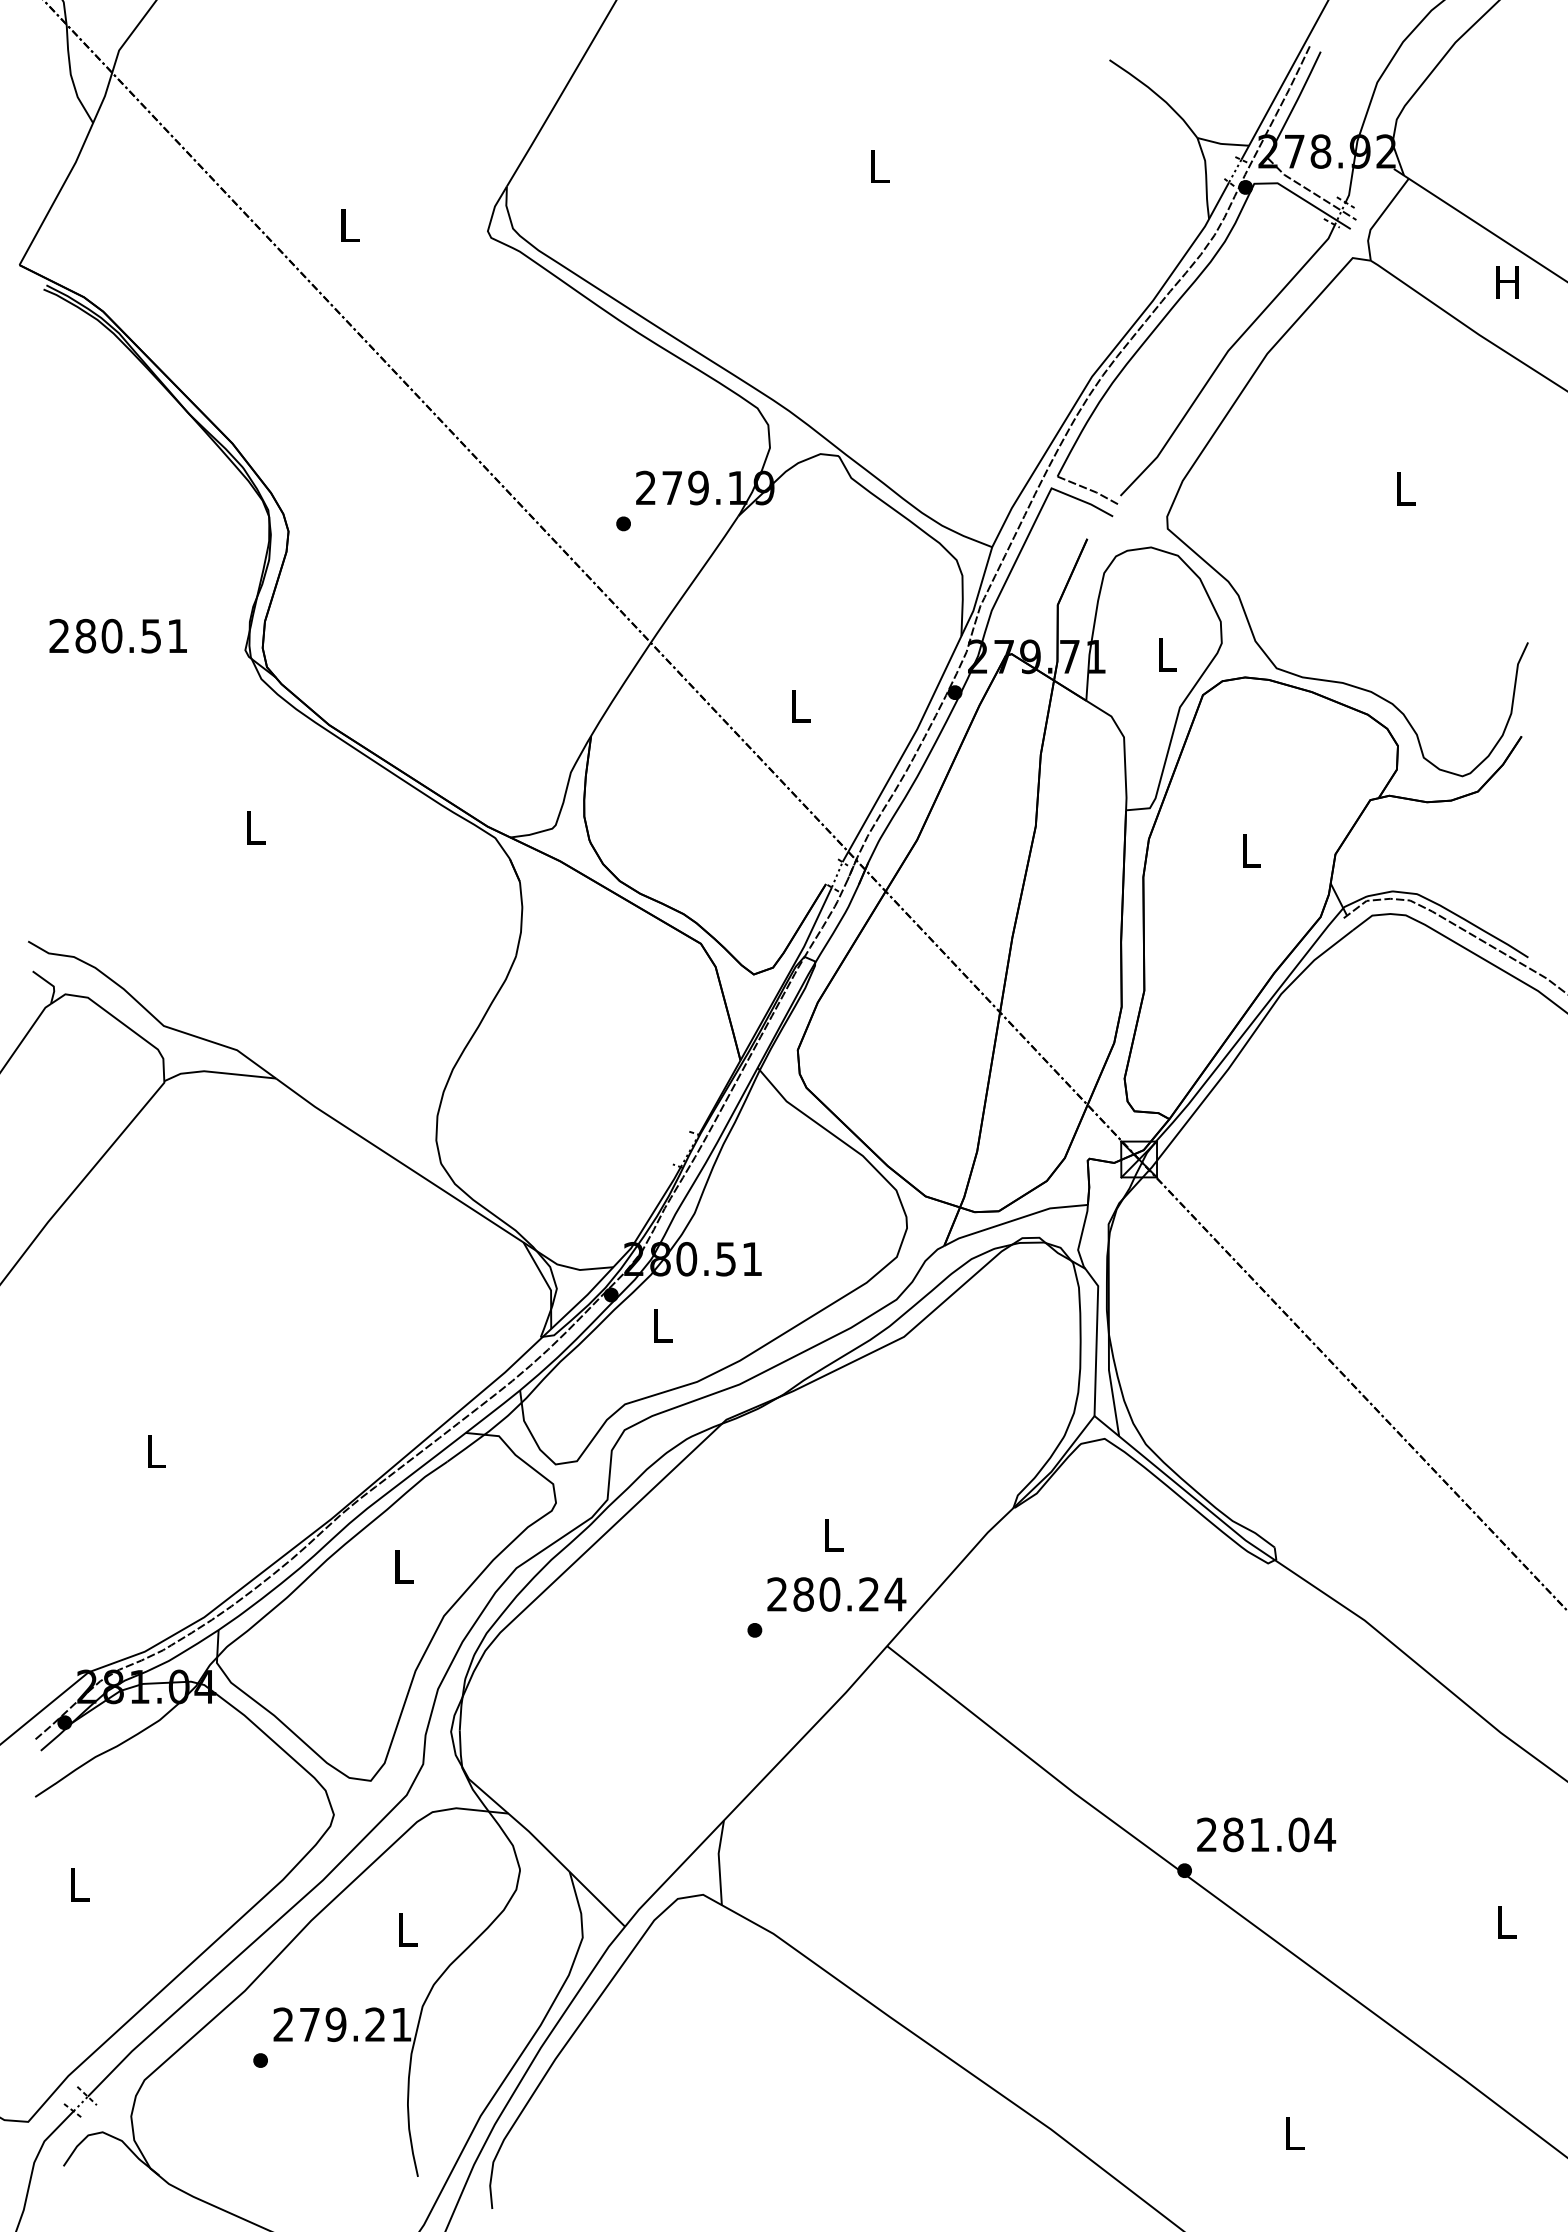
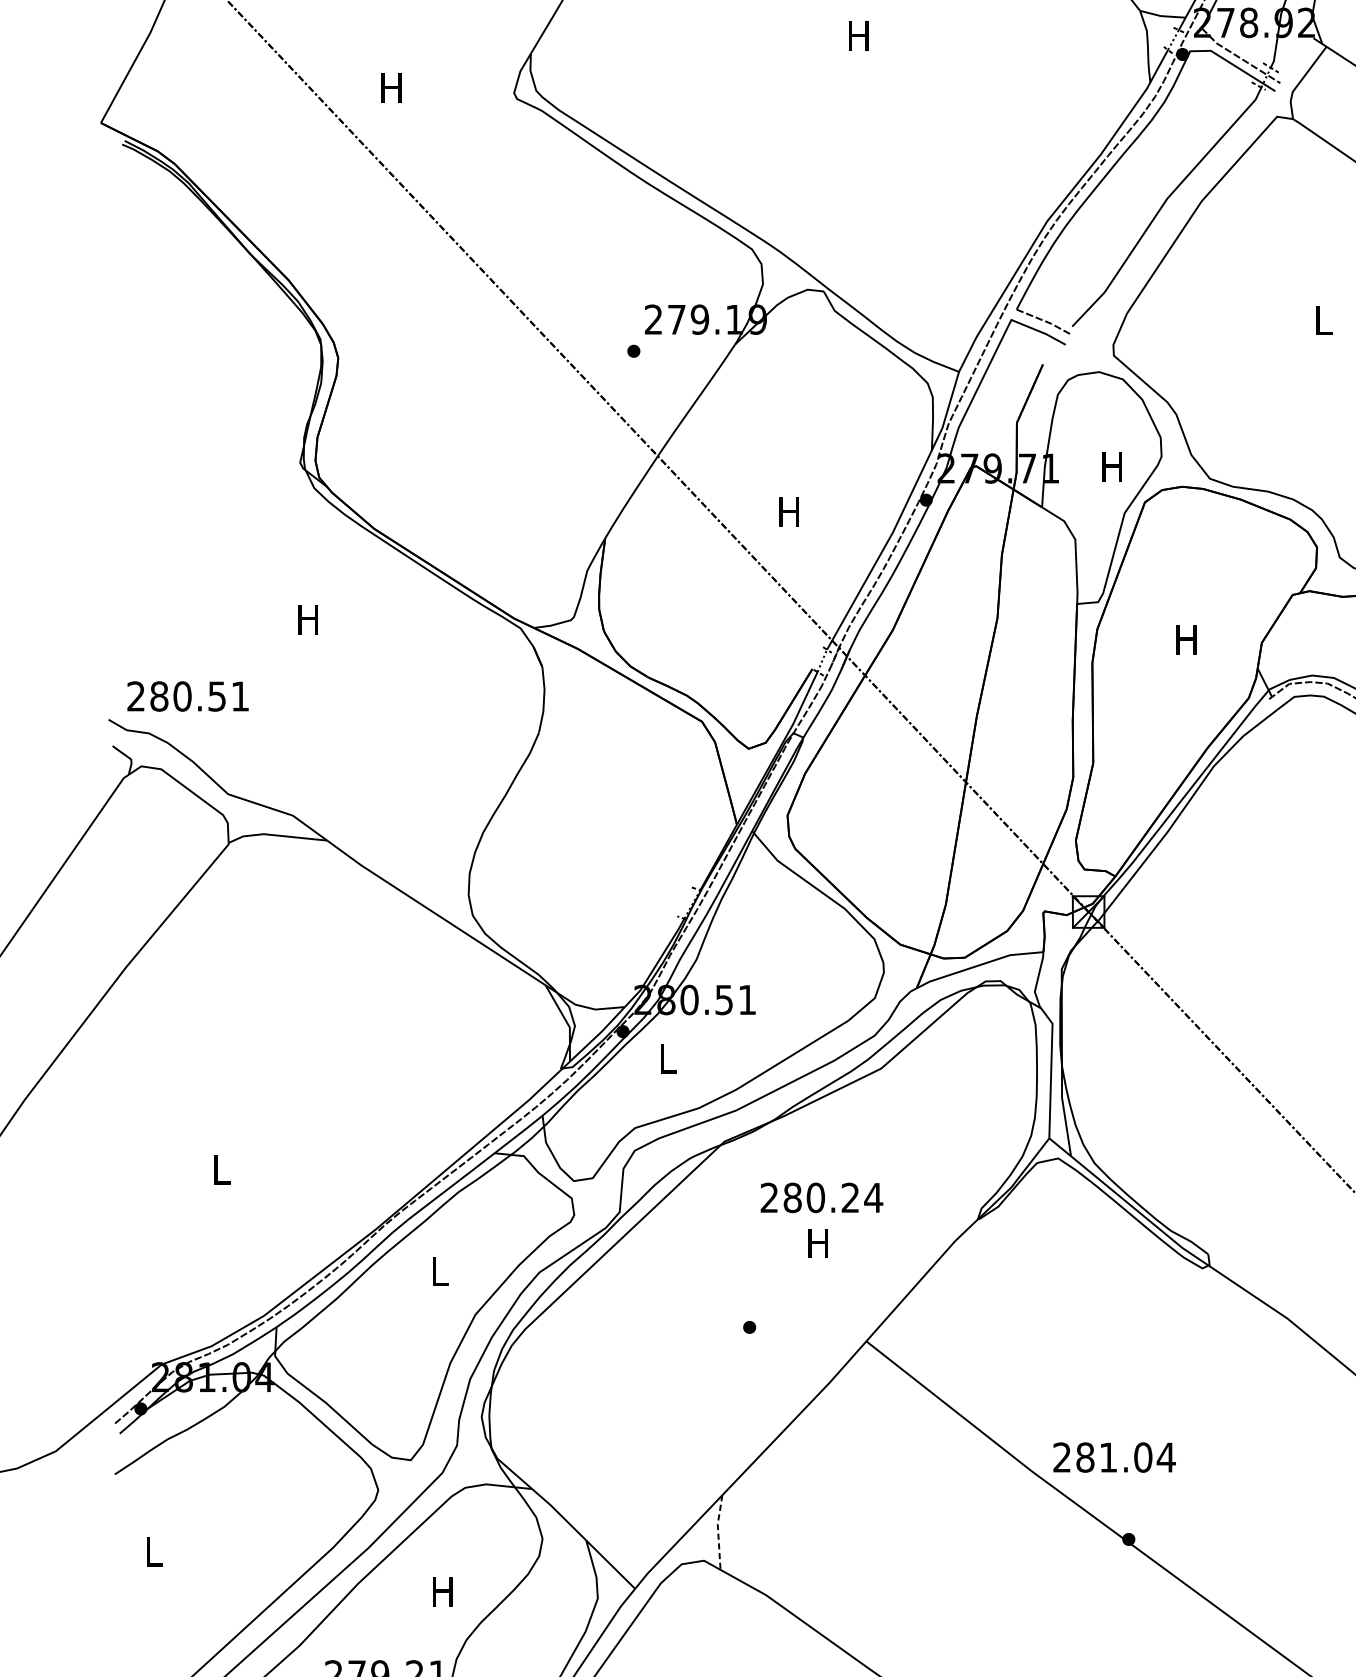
text: (878, 166) -> (858, 36), L -> H
text: (348, 225) -> (391, 88), L -> H
text: (117, 636) -> (187, 696), moved
text: (1165, 654) -> (1111, 466), L -> H
text: (799, 706) -> (789, 512), L -> H
text: (254, 827) -> (308, 619), L -> H
text: (1249, 850) -> (1186, 639), L -> H
text: (832, 1535) -> (818, 1243), L -> H
text: (836, 1594) -> (821, 1197), moved
text: (1266, 1834) -> (1114, 1457), moved
line: (719, 1862) -> (718, 1532), solid -> dashed
text: (406, 1929) -> (442, 1591), L -> H

